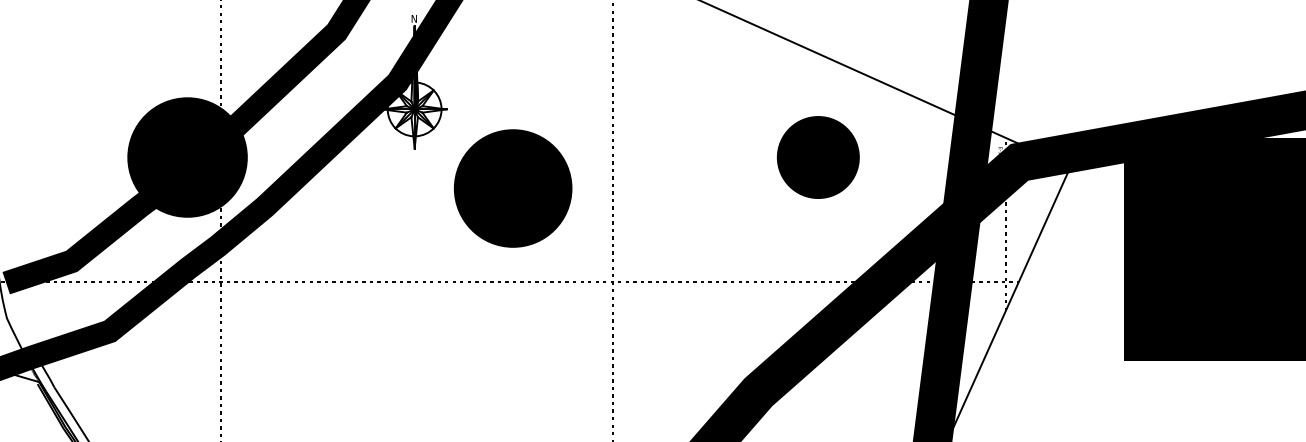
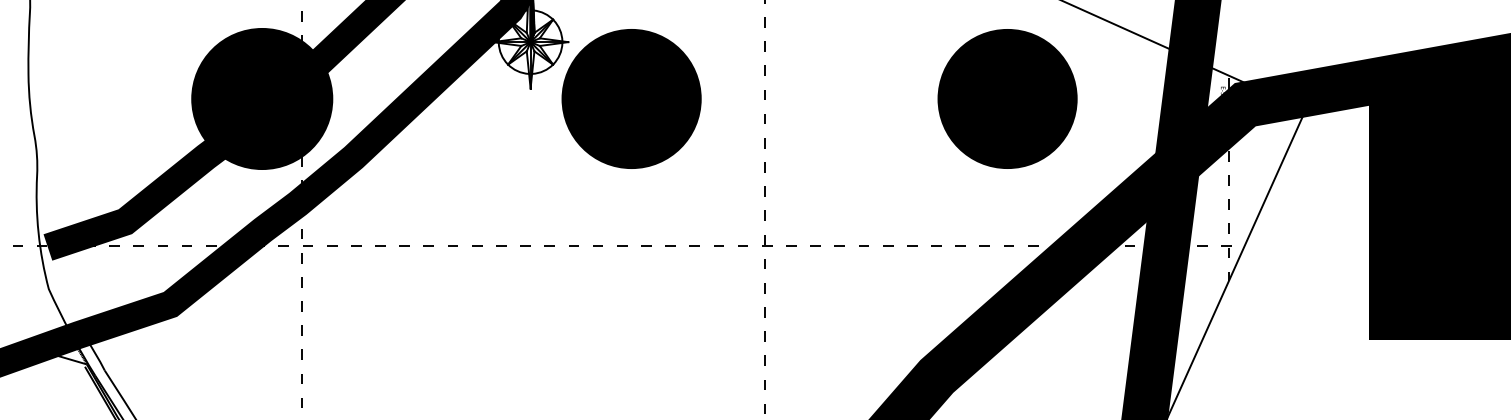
part: (818, 157) -> (1007, 98), size x1.43
part: (512, 188) -> (630, 98), moved

